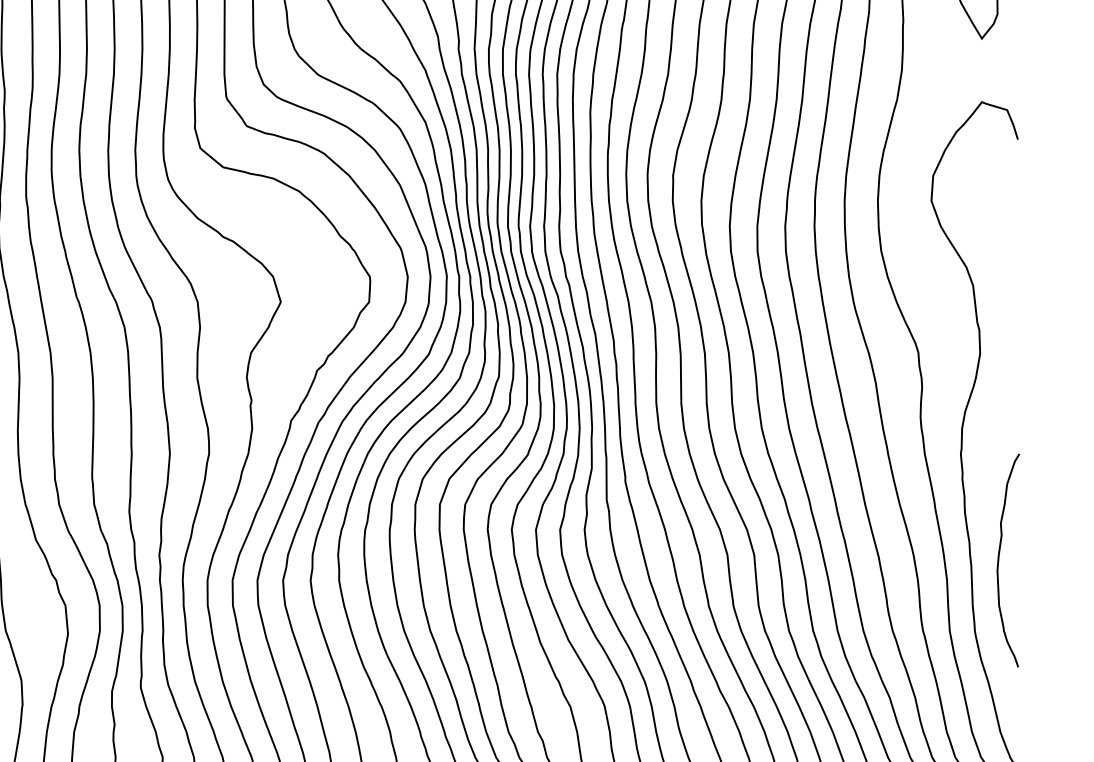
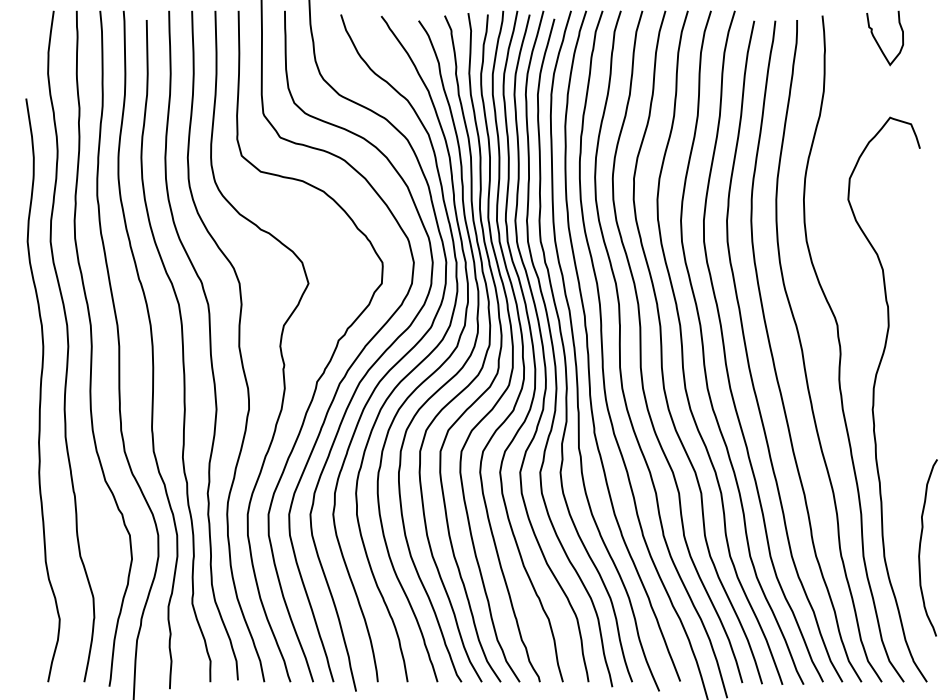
curve: (999, 559) -> (920, 547), moved

